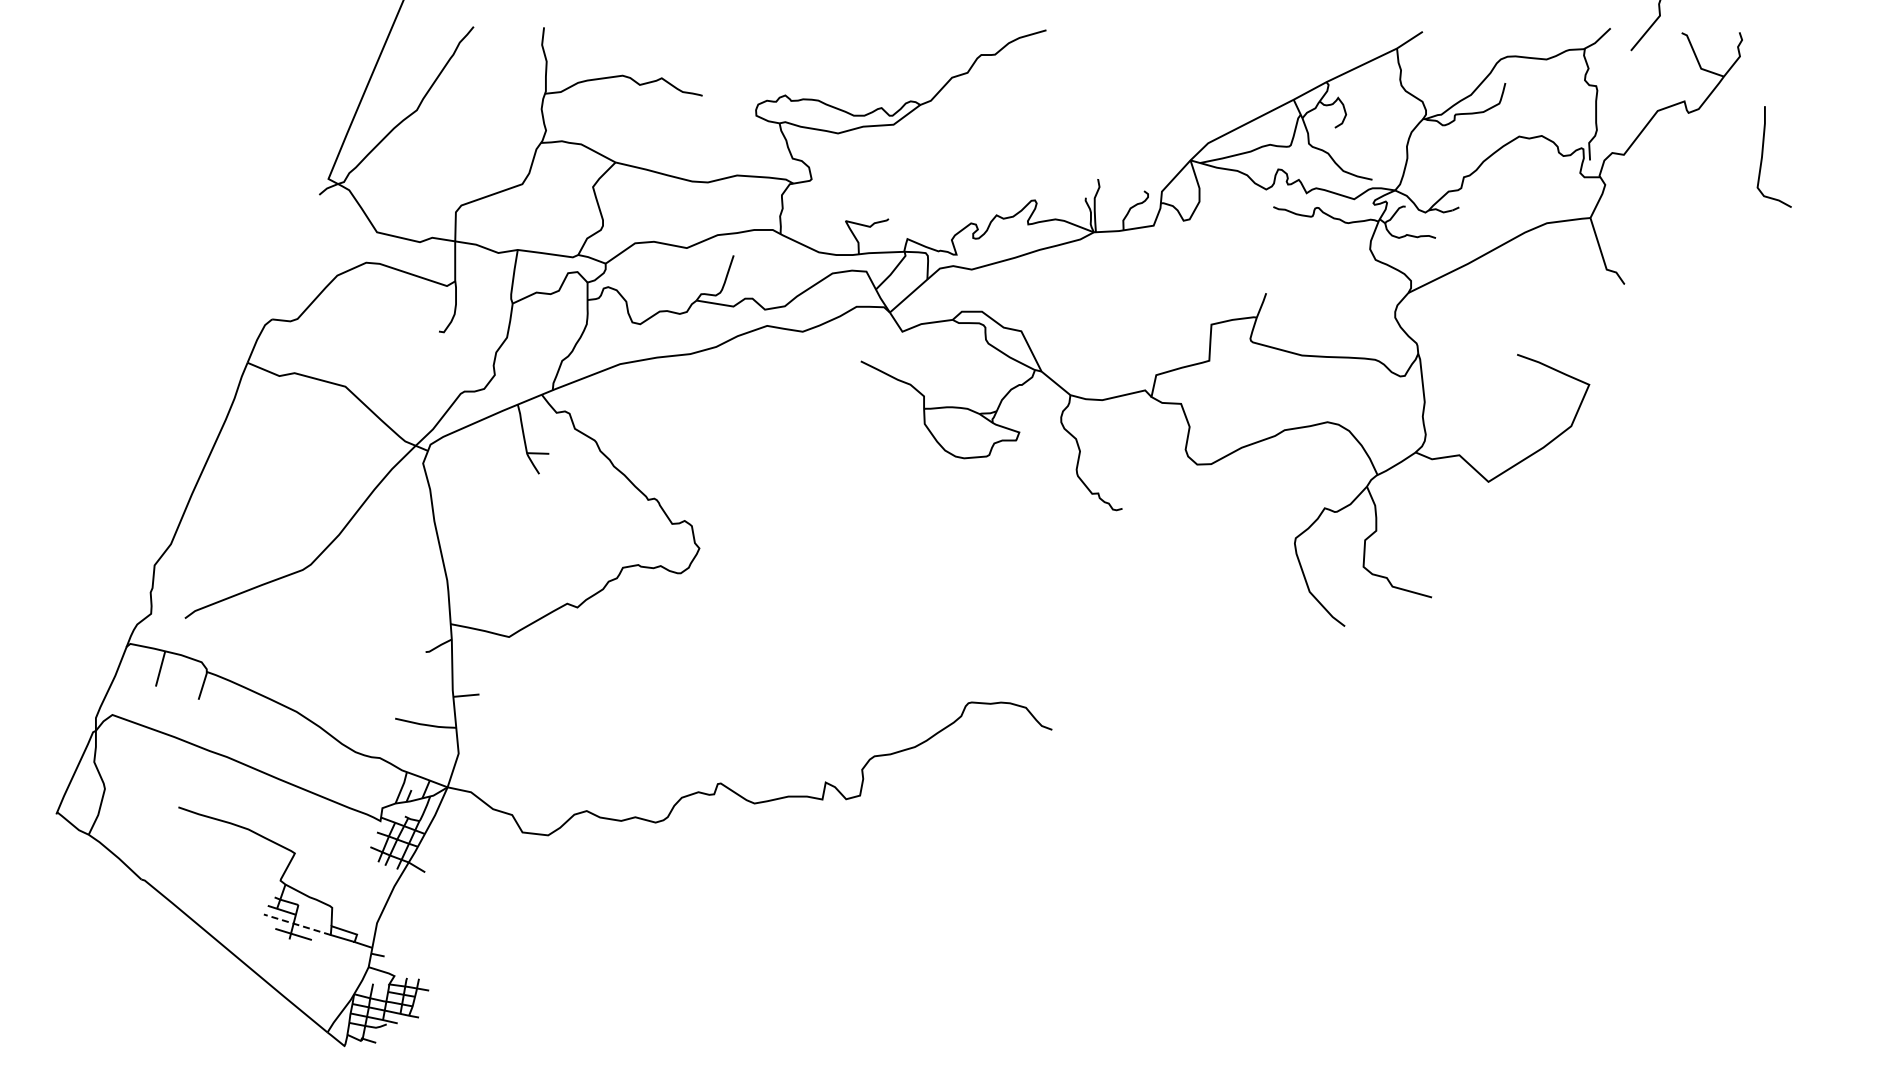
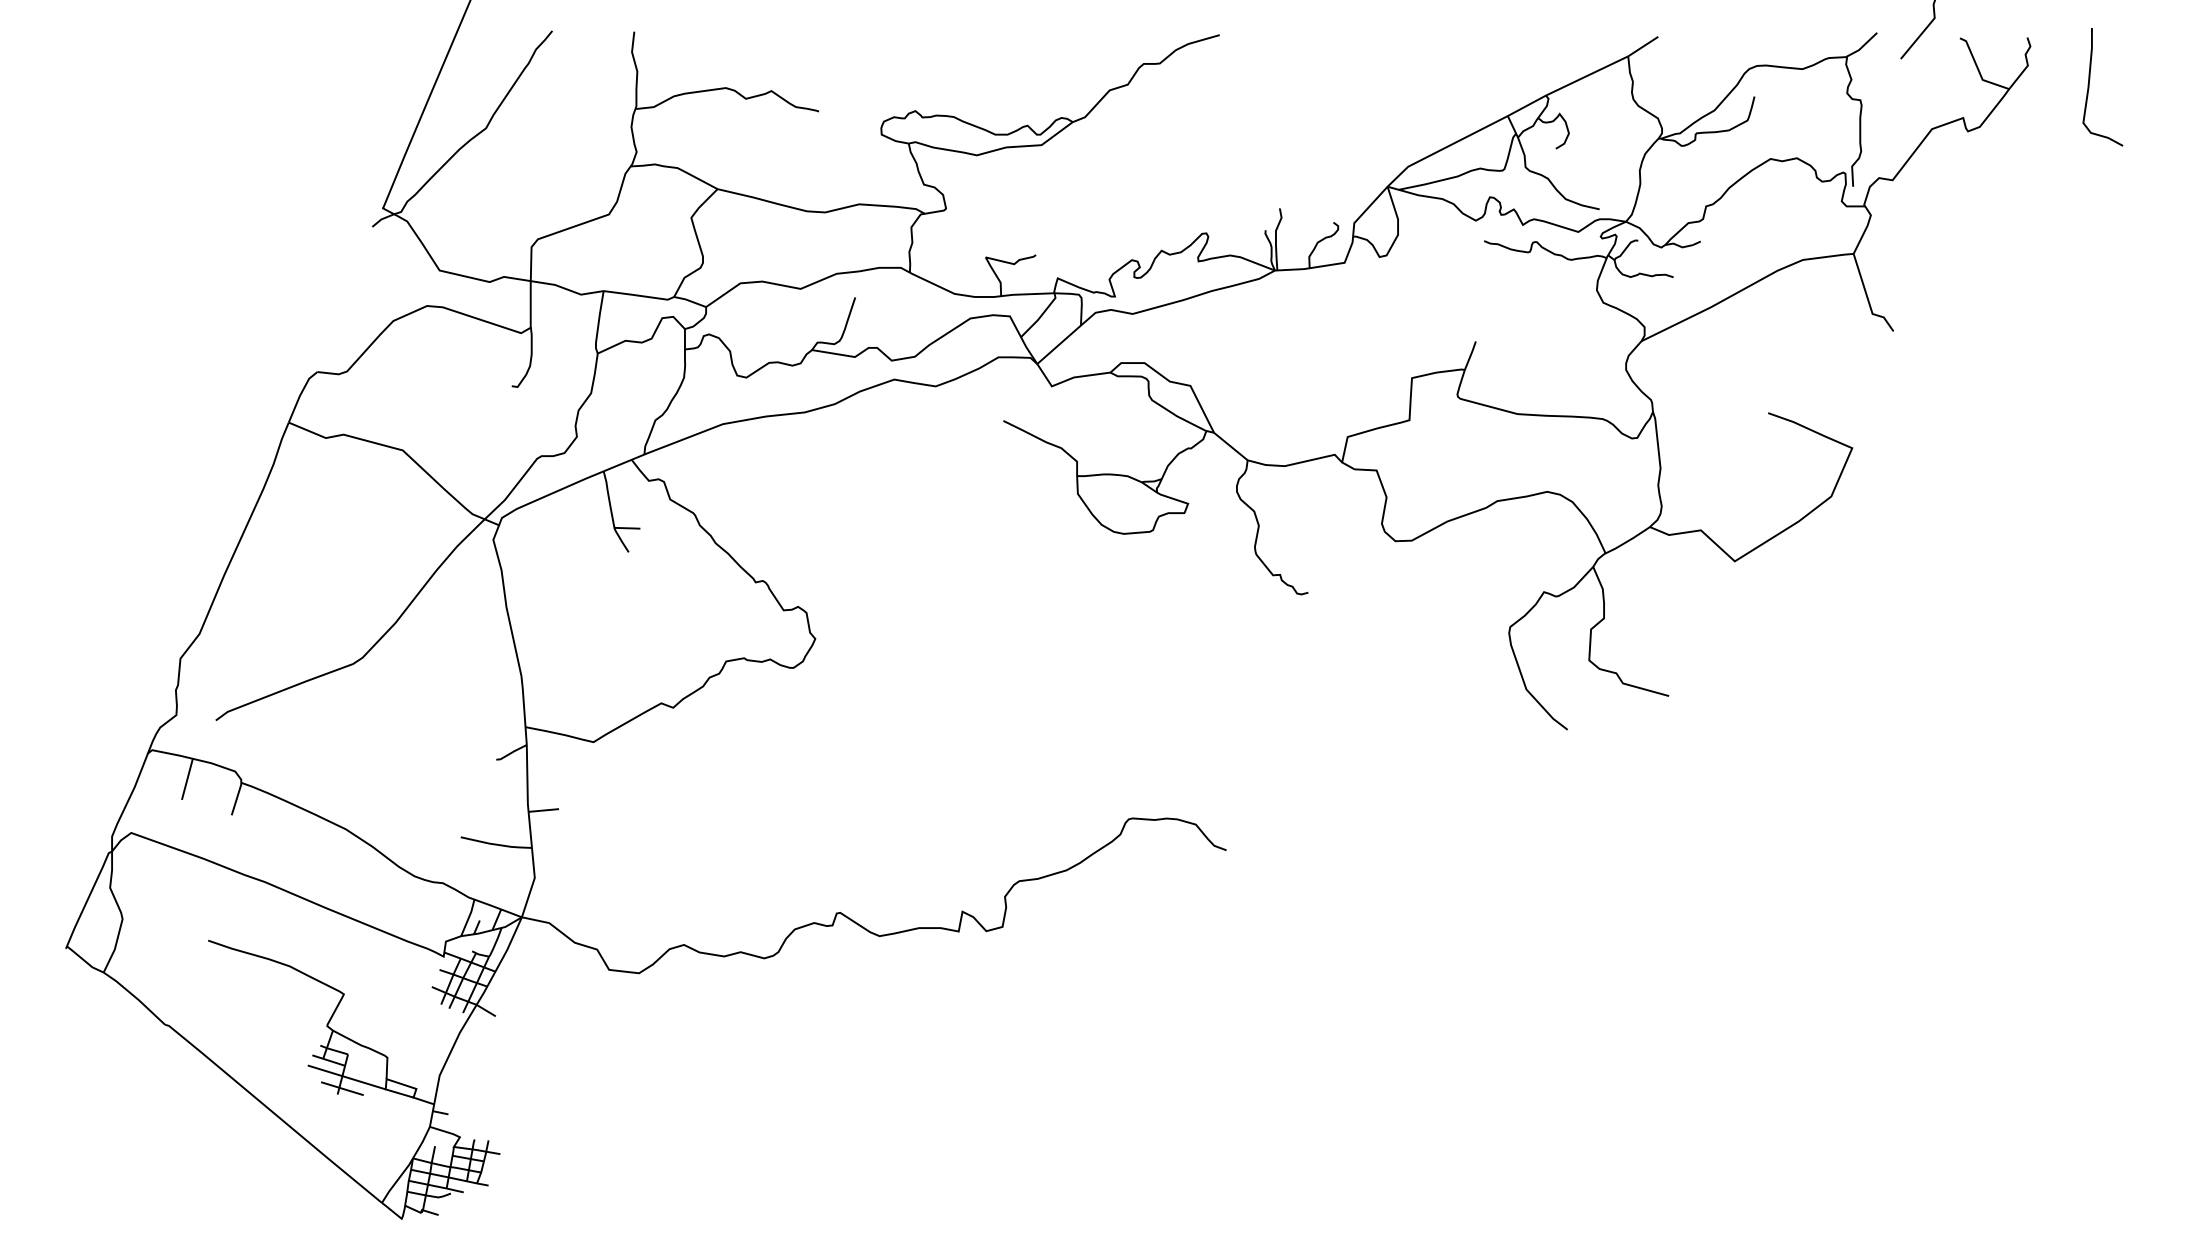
curve: (1763, 154) -> (2090, 84), moved
line: (297, 924) -> (346, 1077), dashed -> solid

